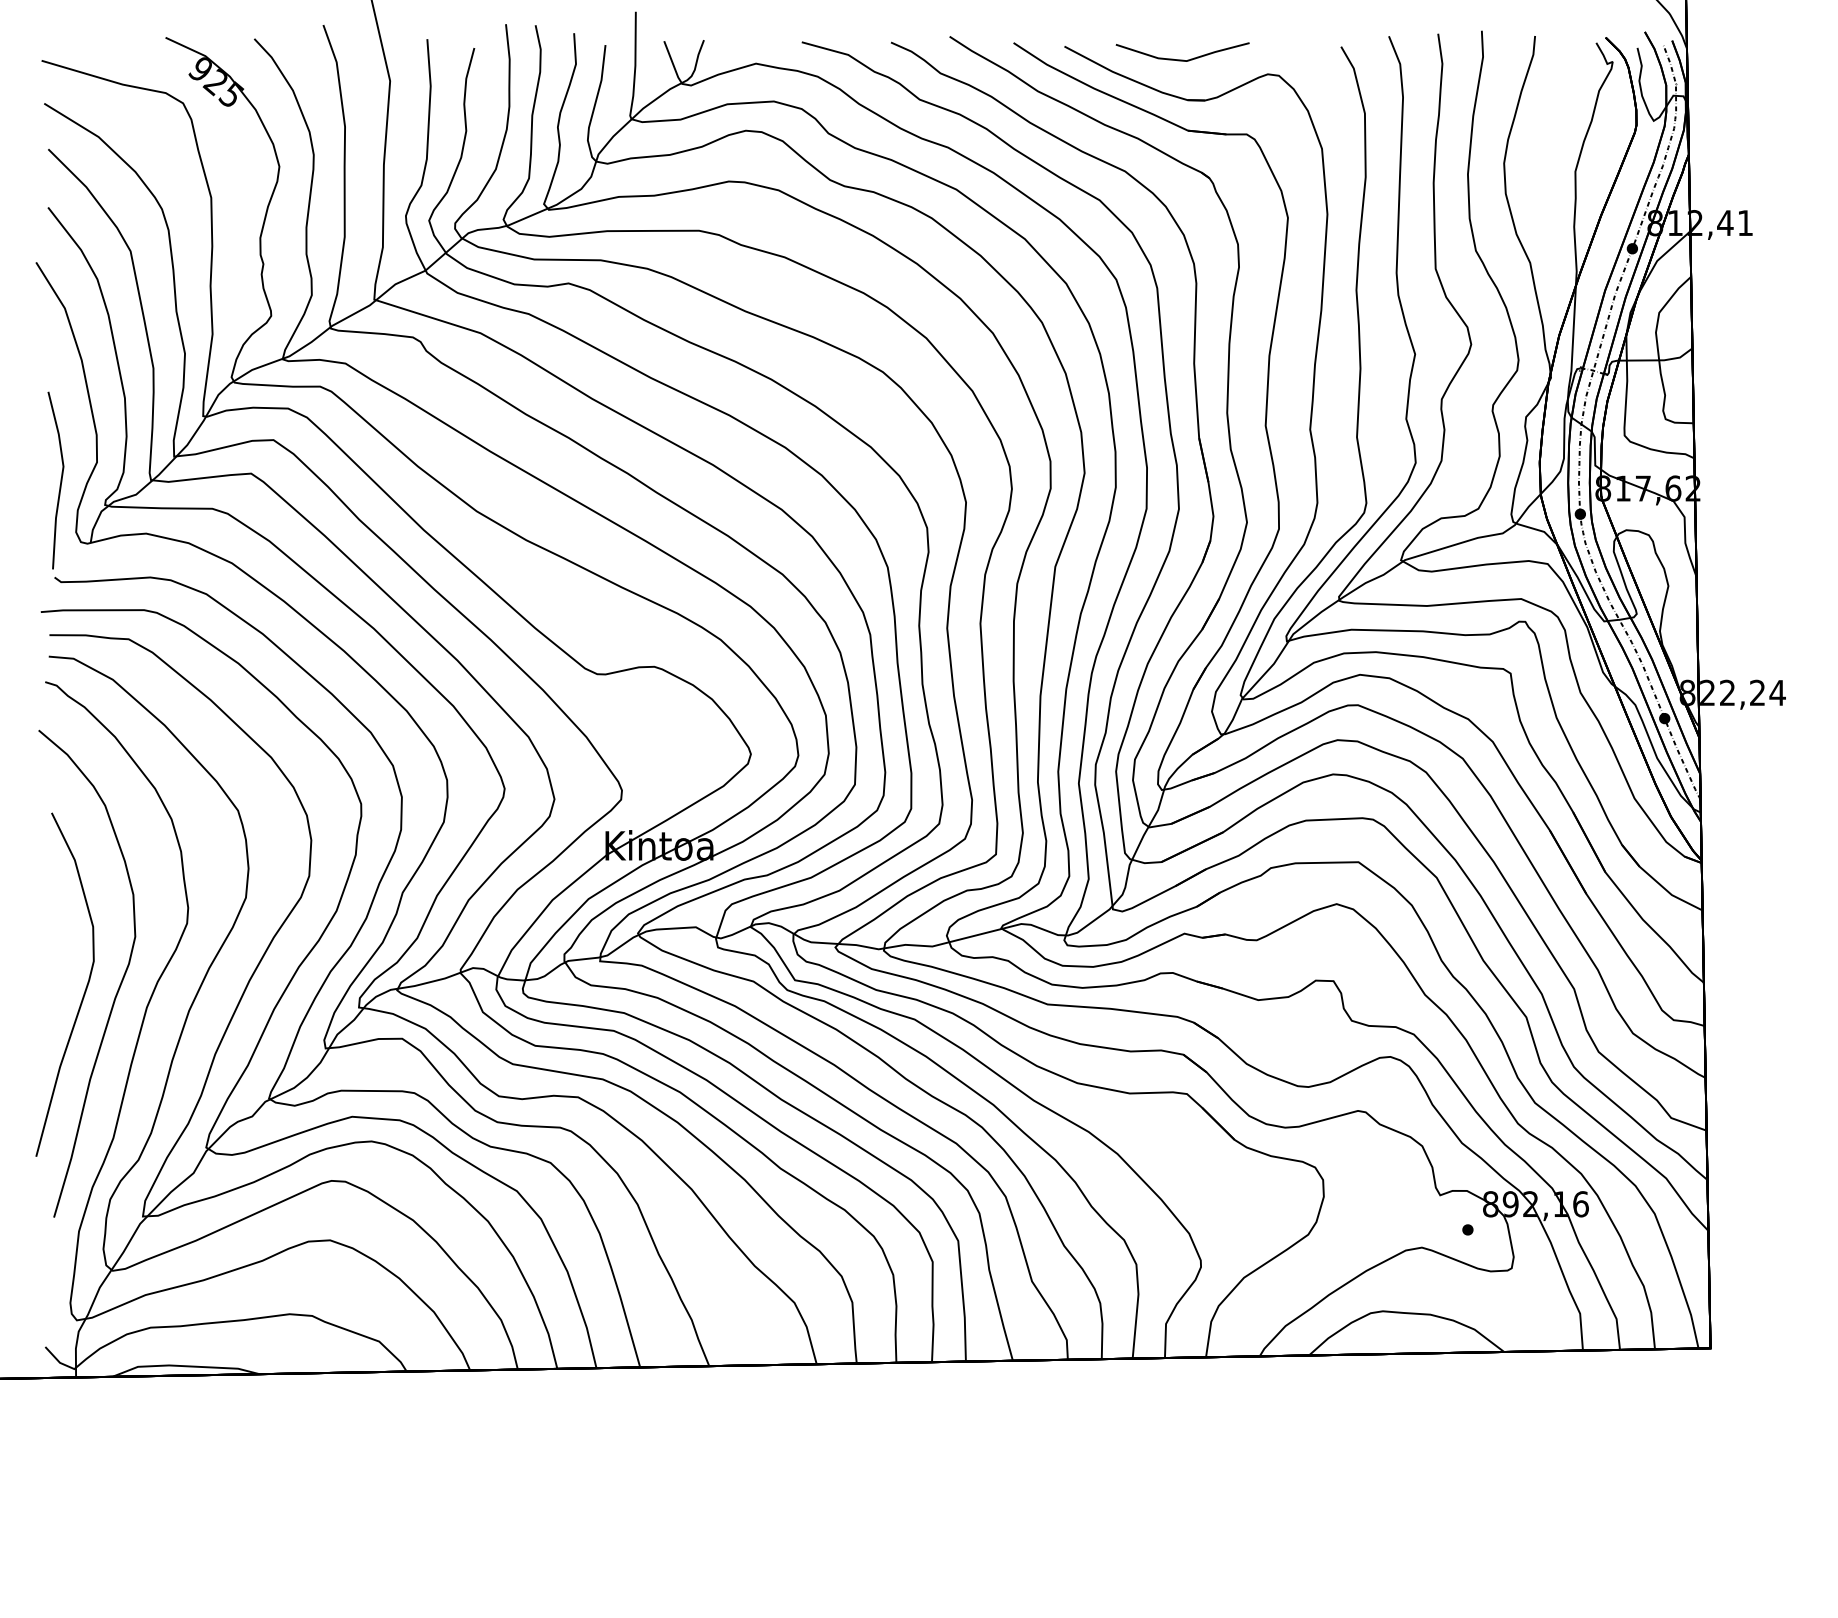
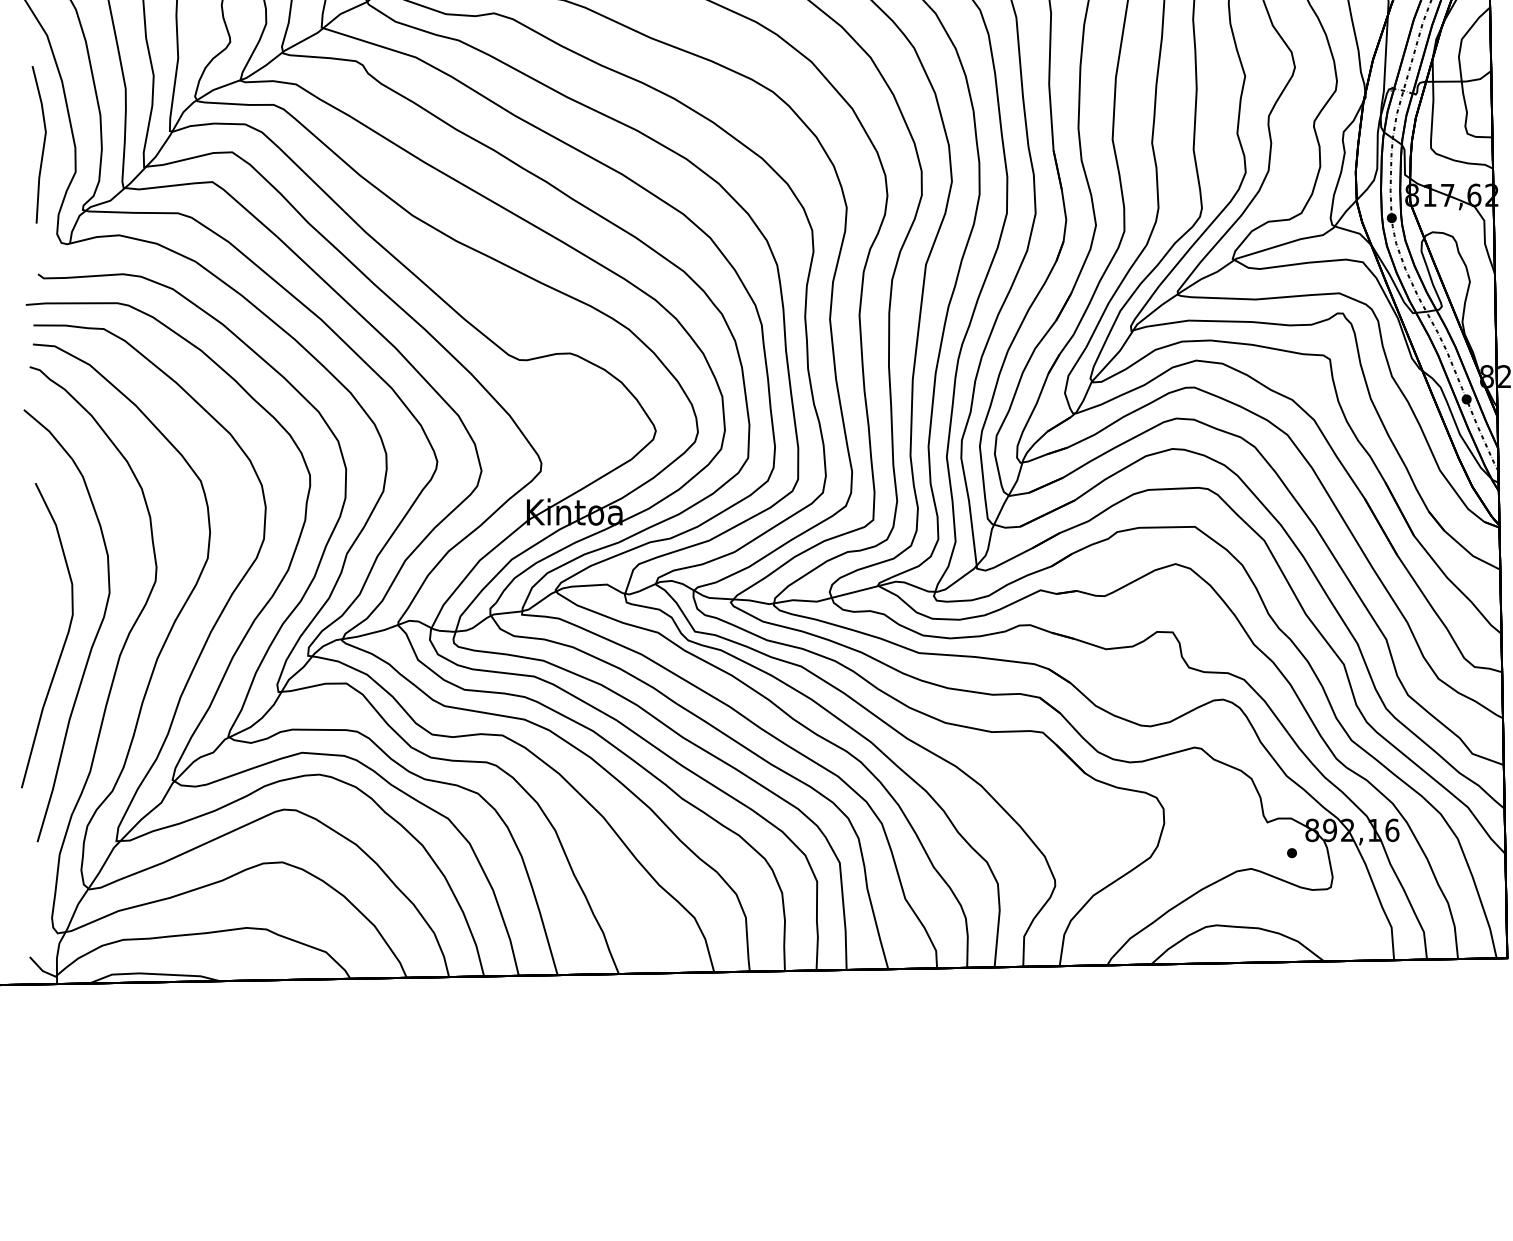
line: (60, 480) -> (43, 144), moved

